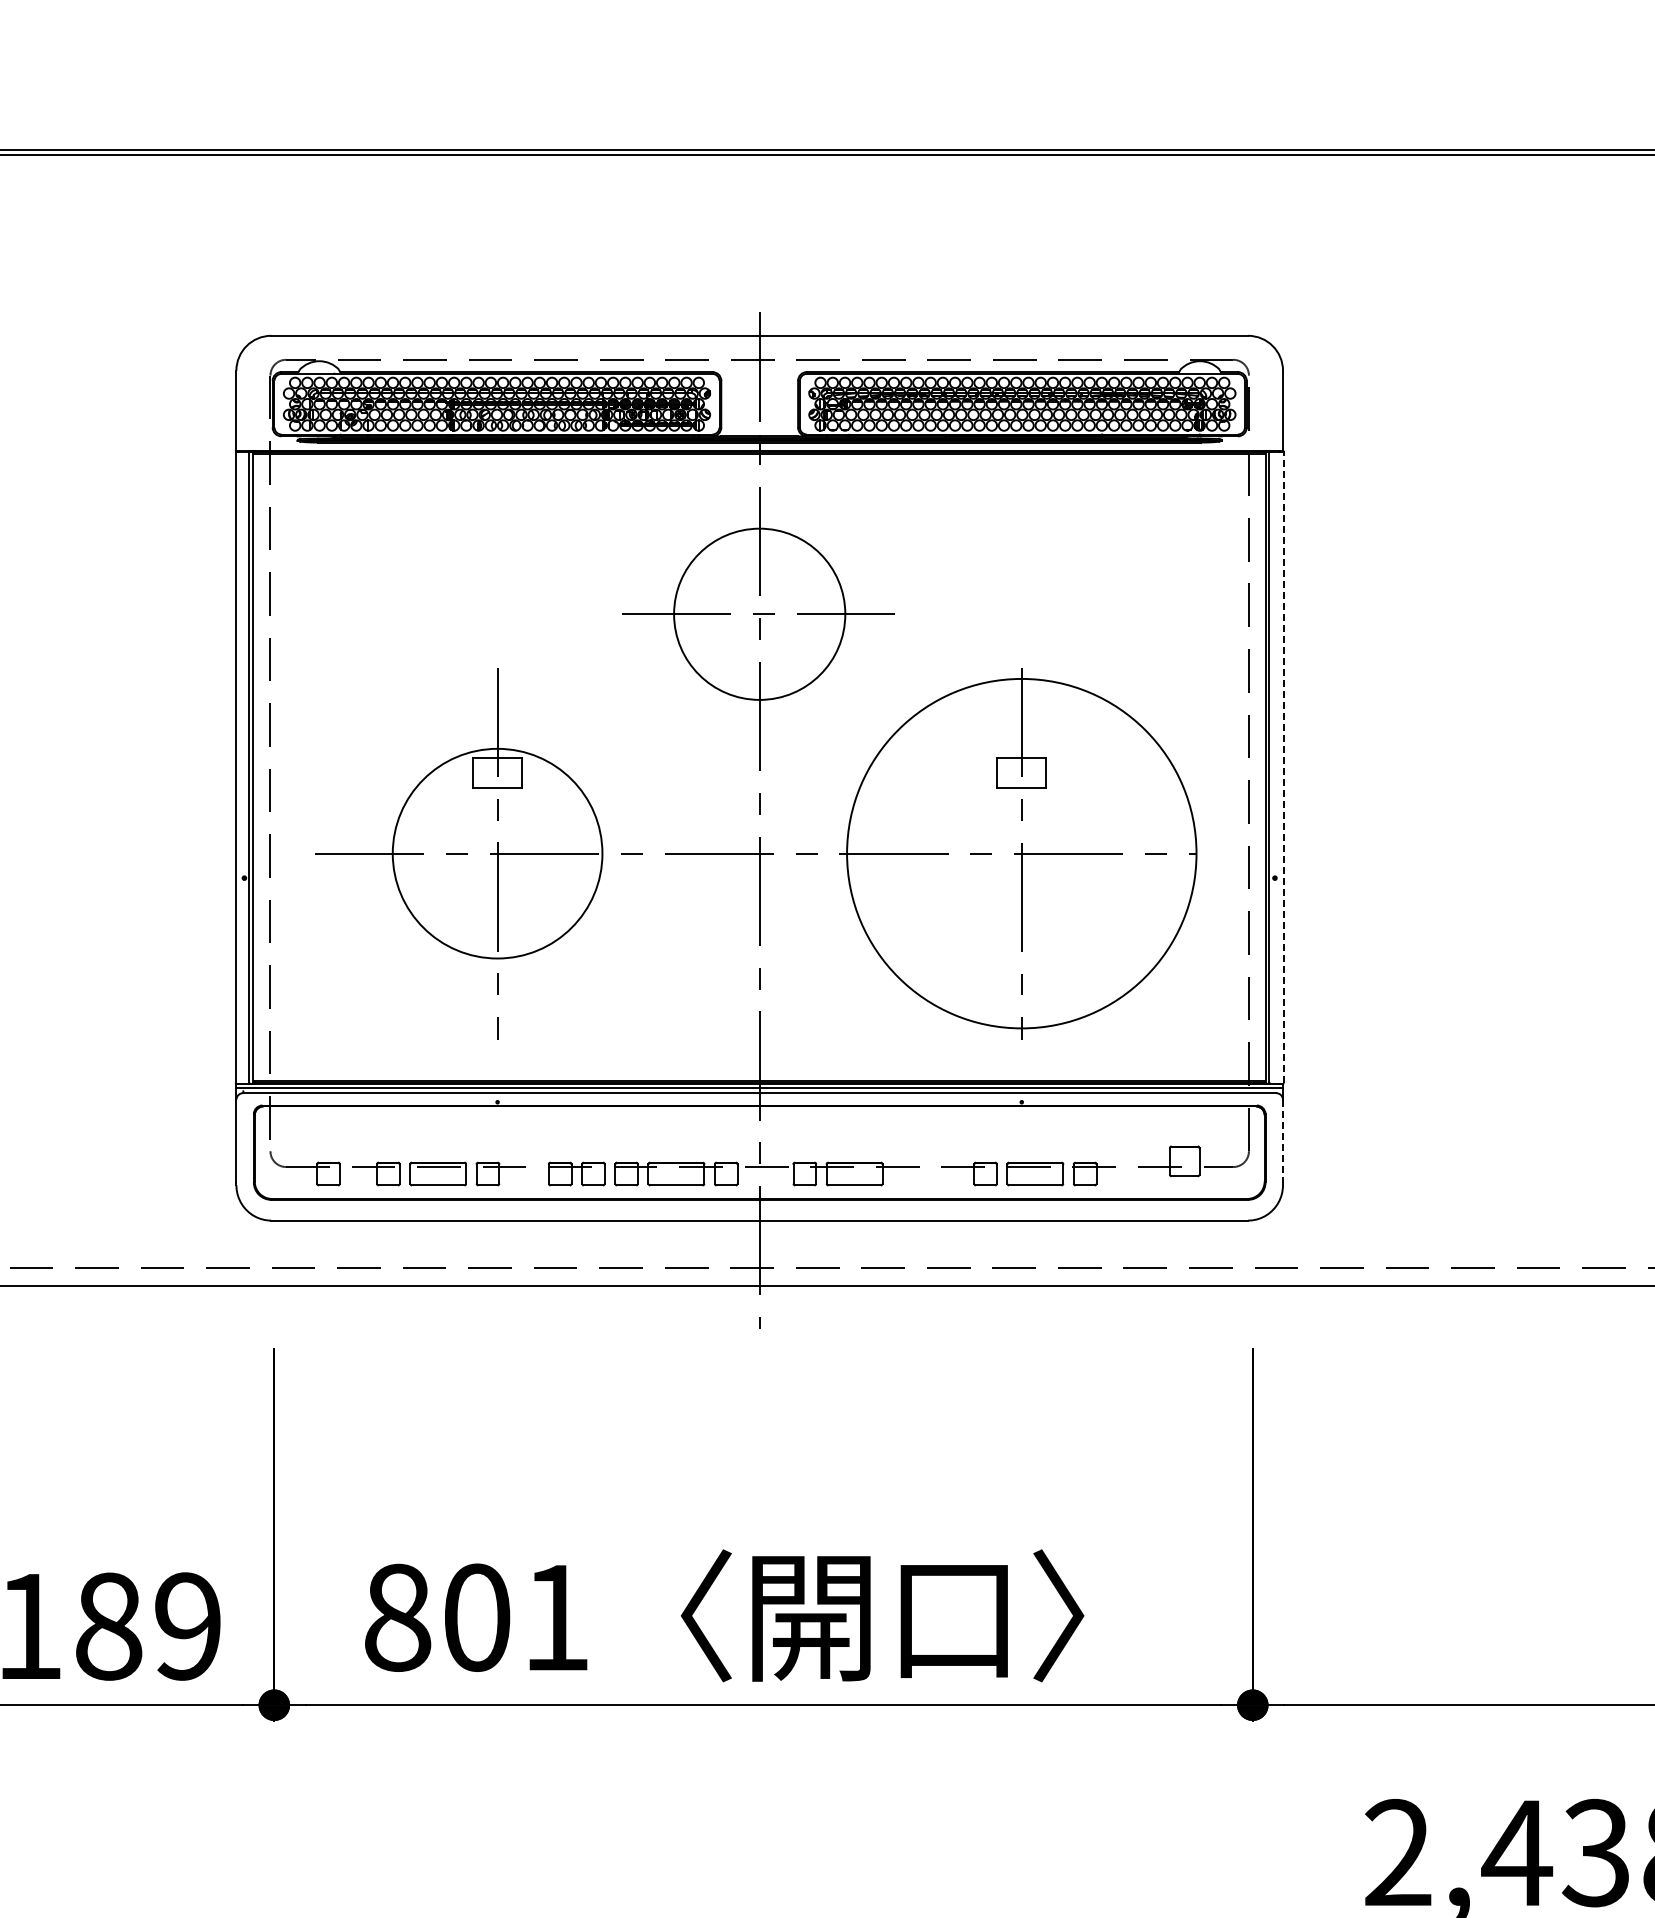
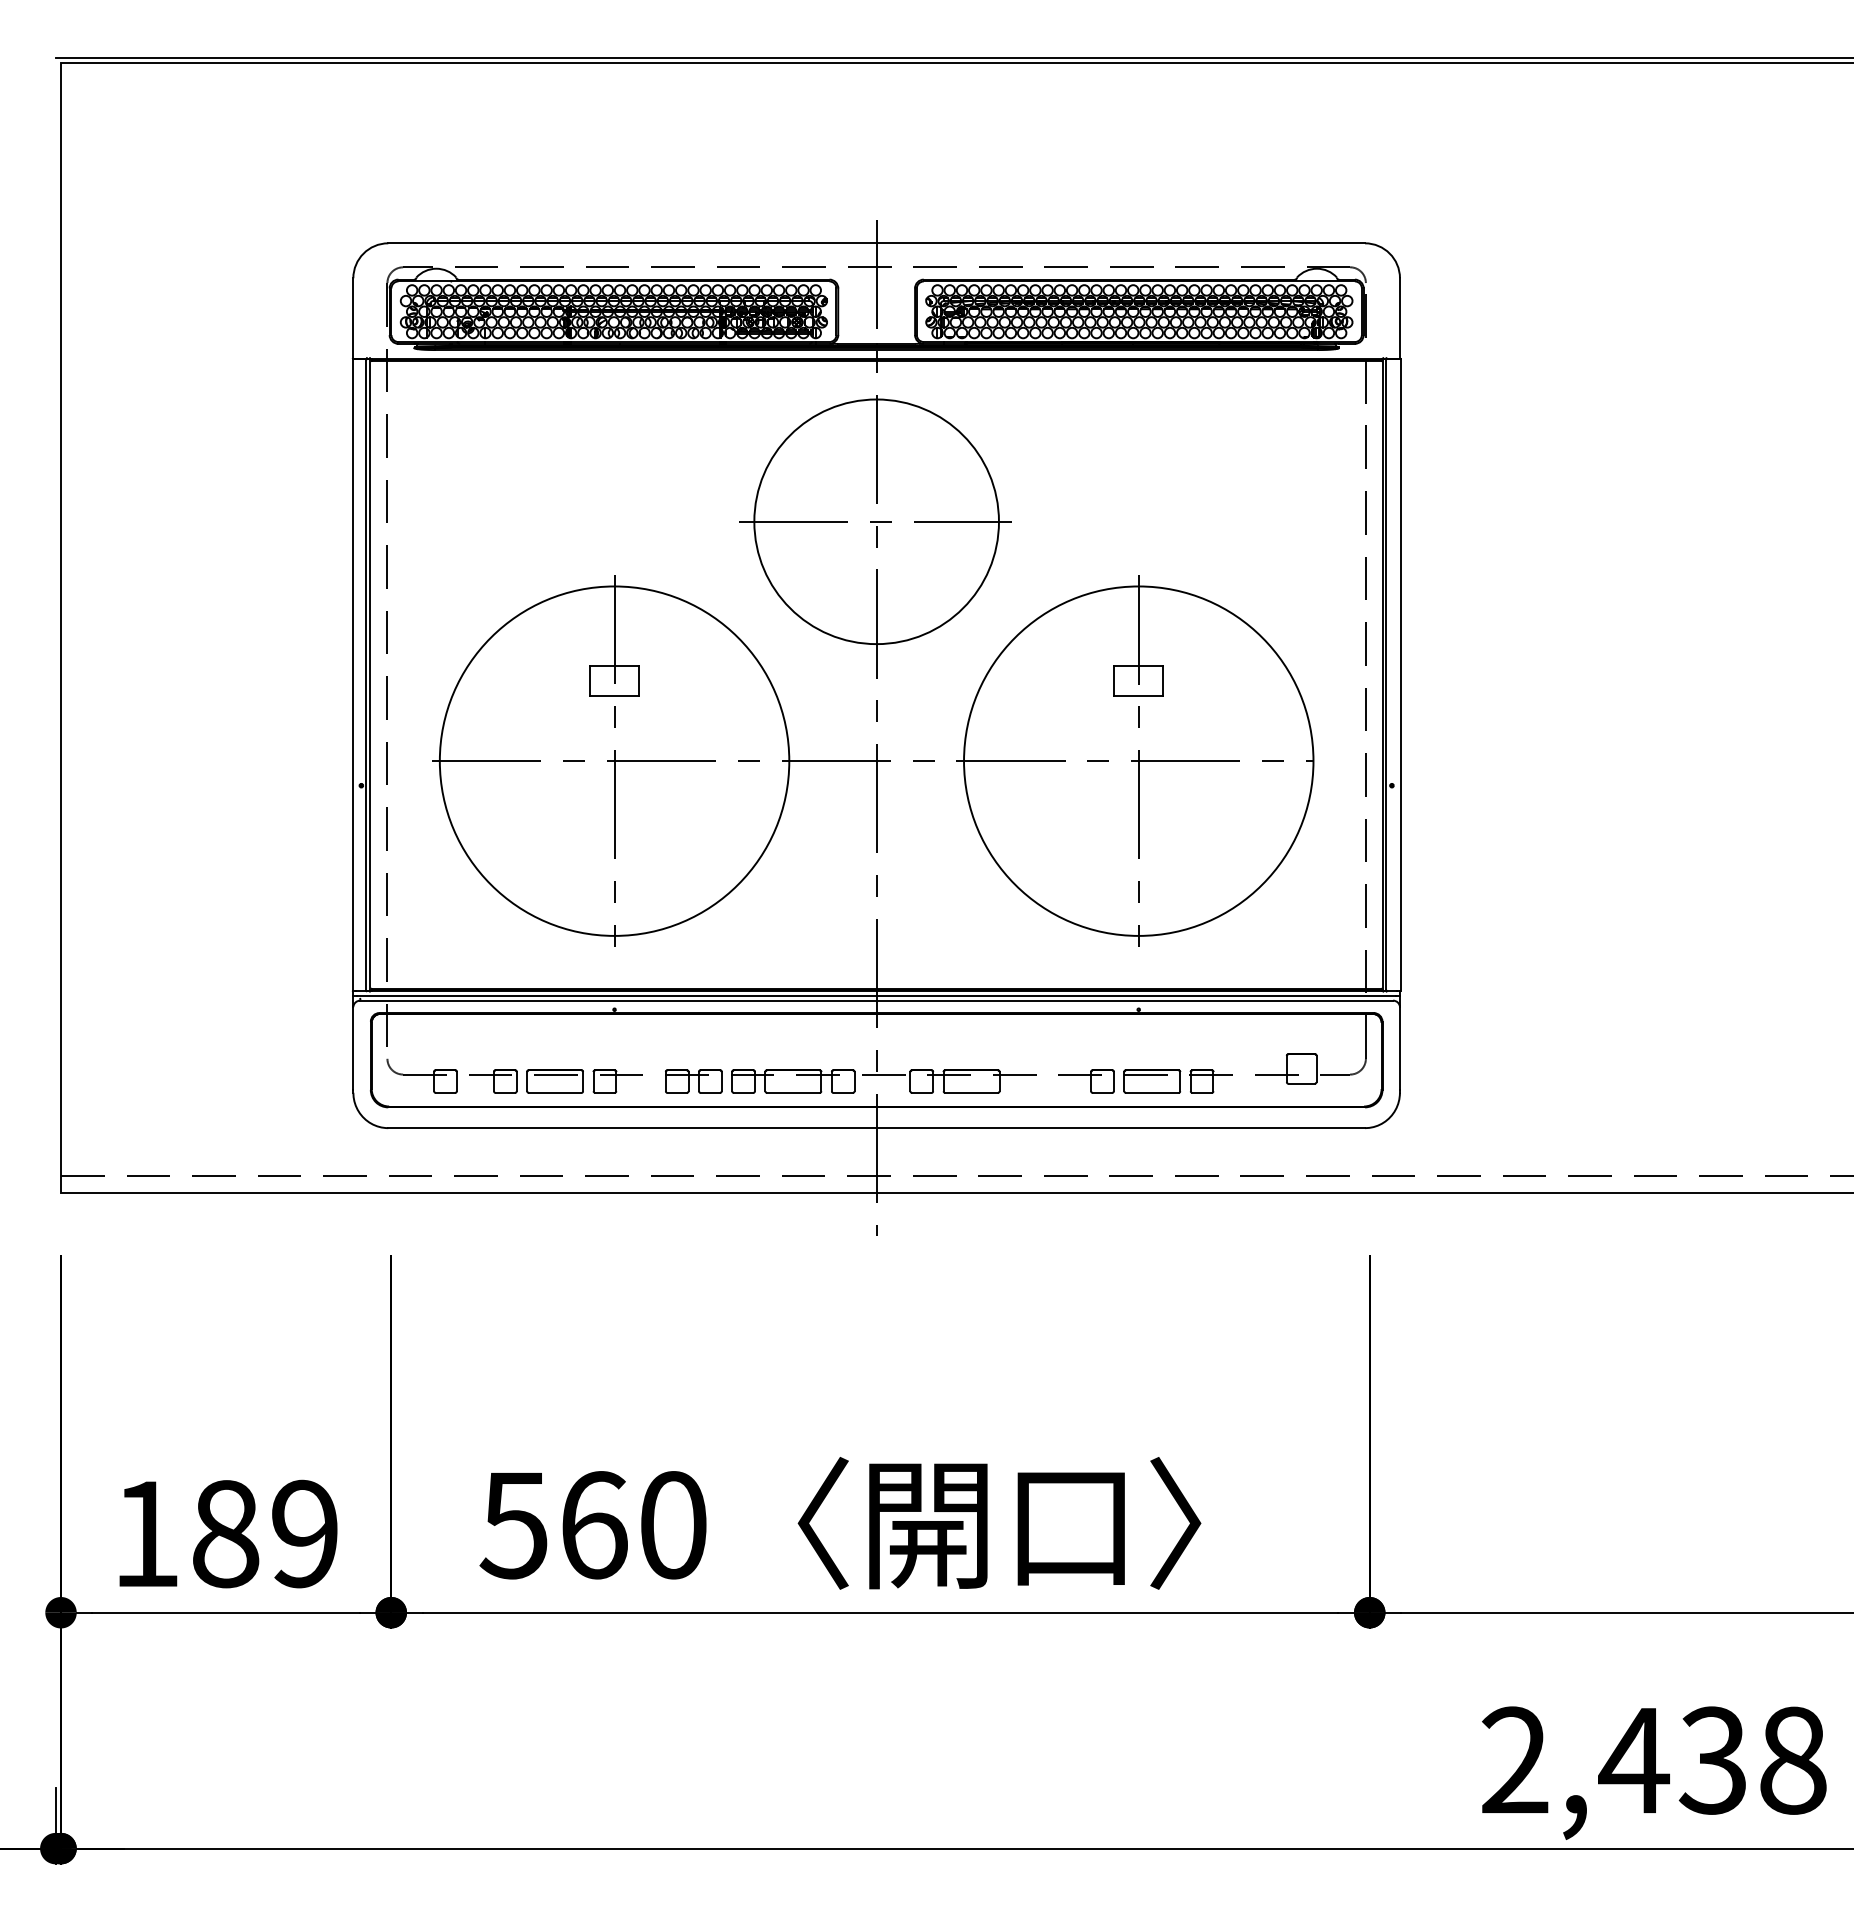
circle: (759, 613) -> (876, 521), size x1.43
line: (1283, 766) -> (1400, 674), dashed -> solid
circle: (497, 852) -> (614, 760), size x1.67
line: (1282, 1140) -> (1399, 1048), dashed -> solid
text: (475, 1617) -> (592, 1525), 801 -> 560

